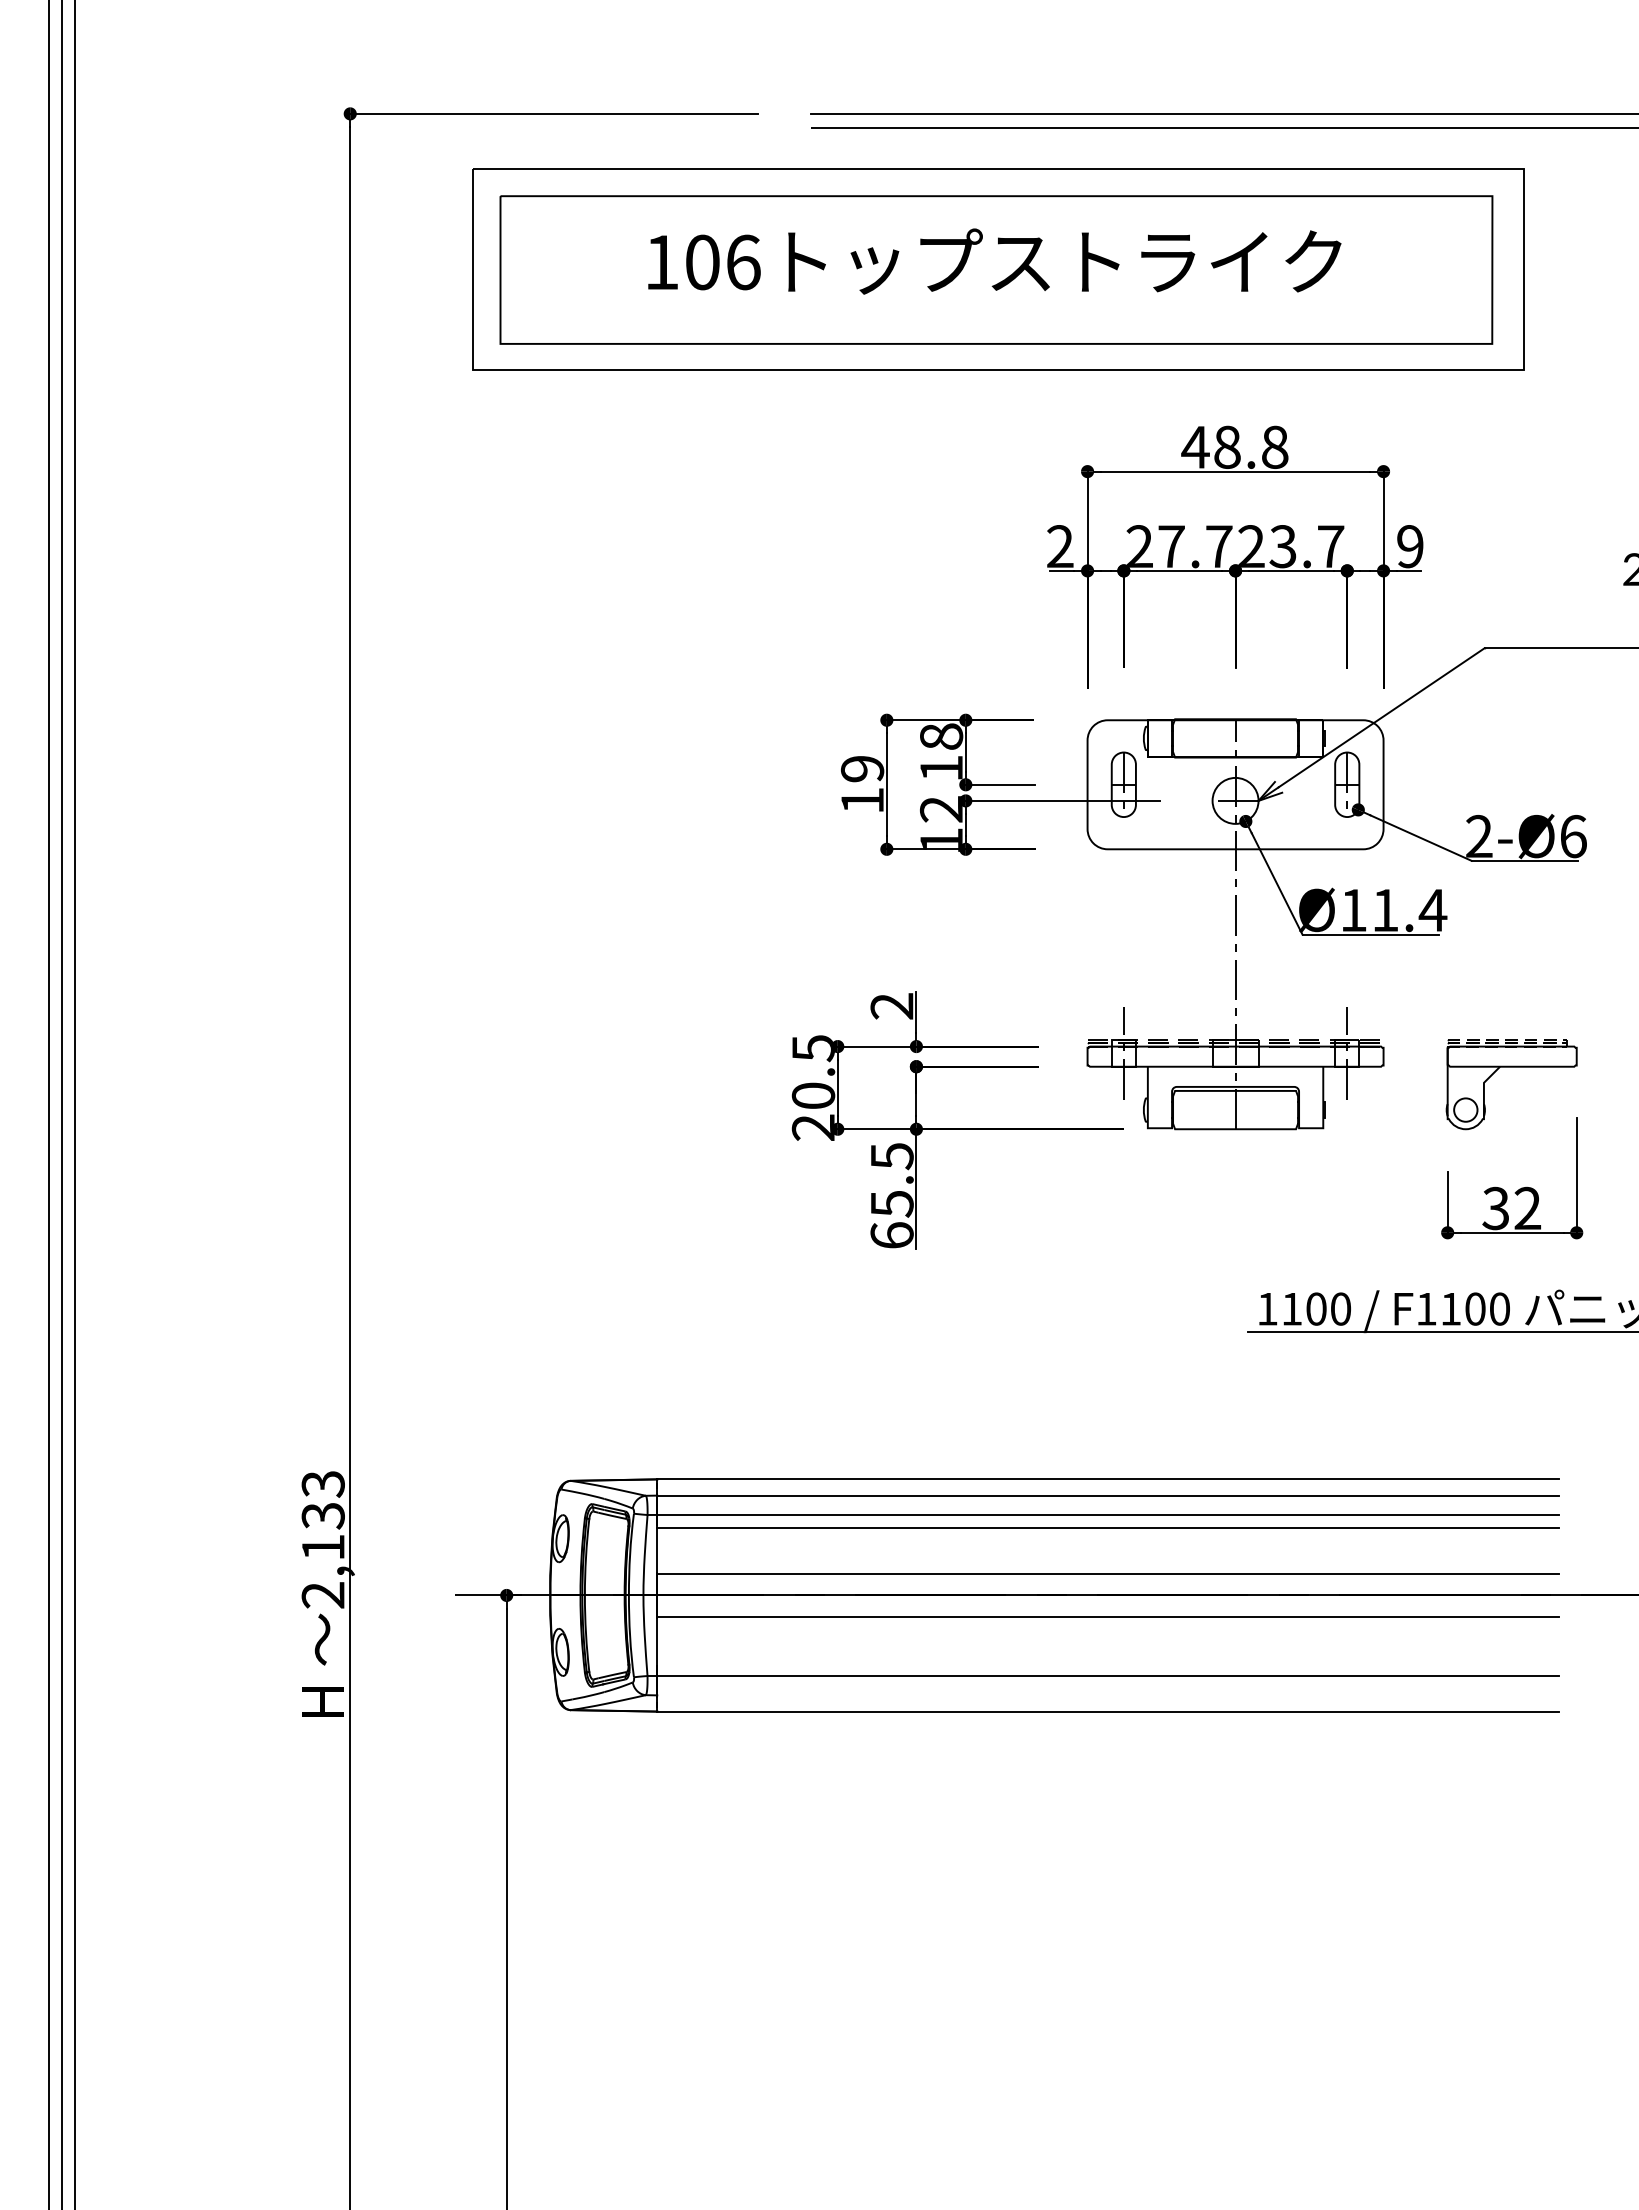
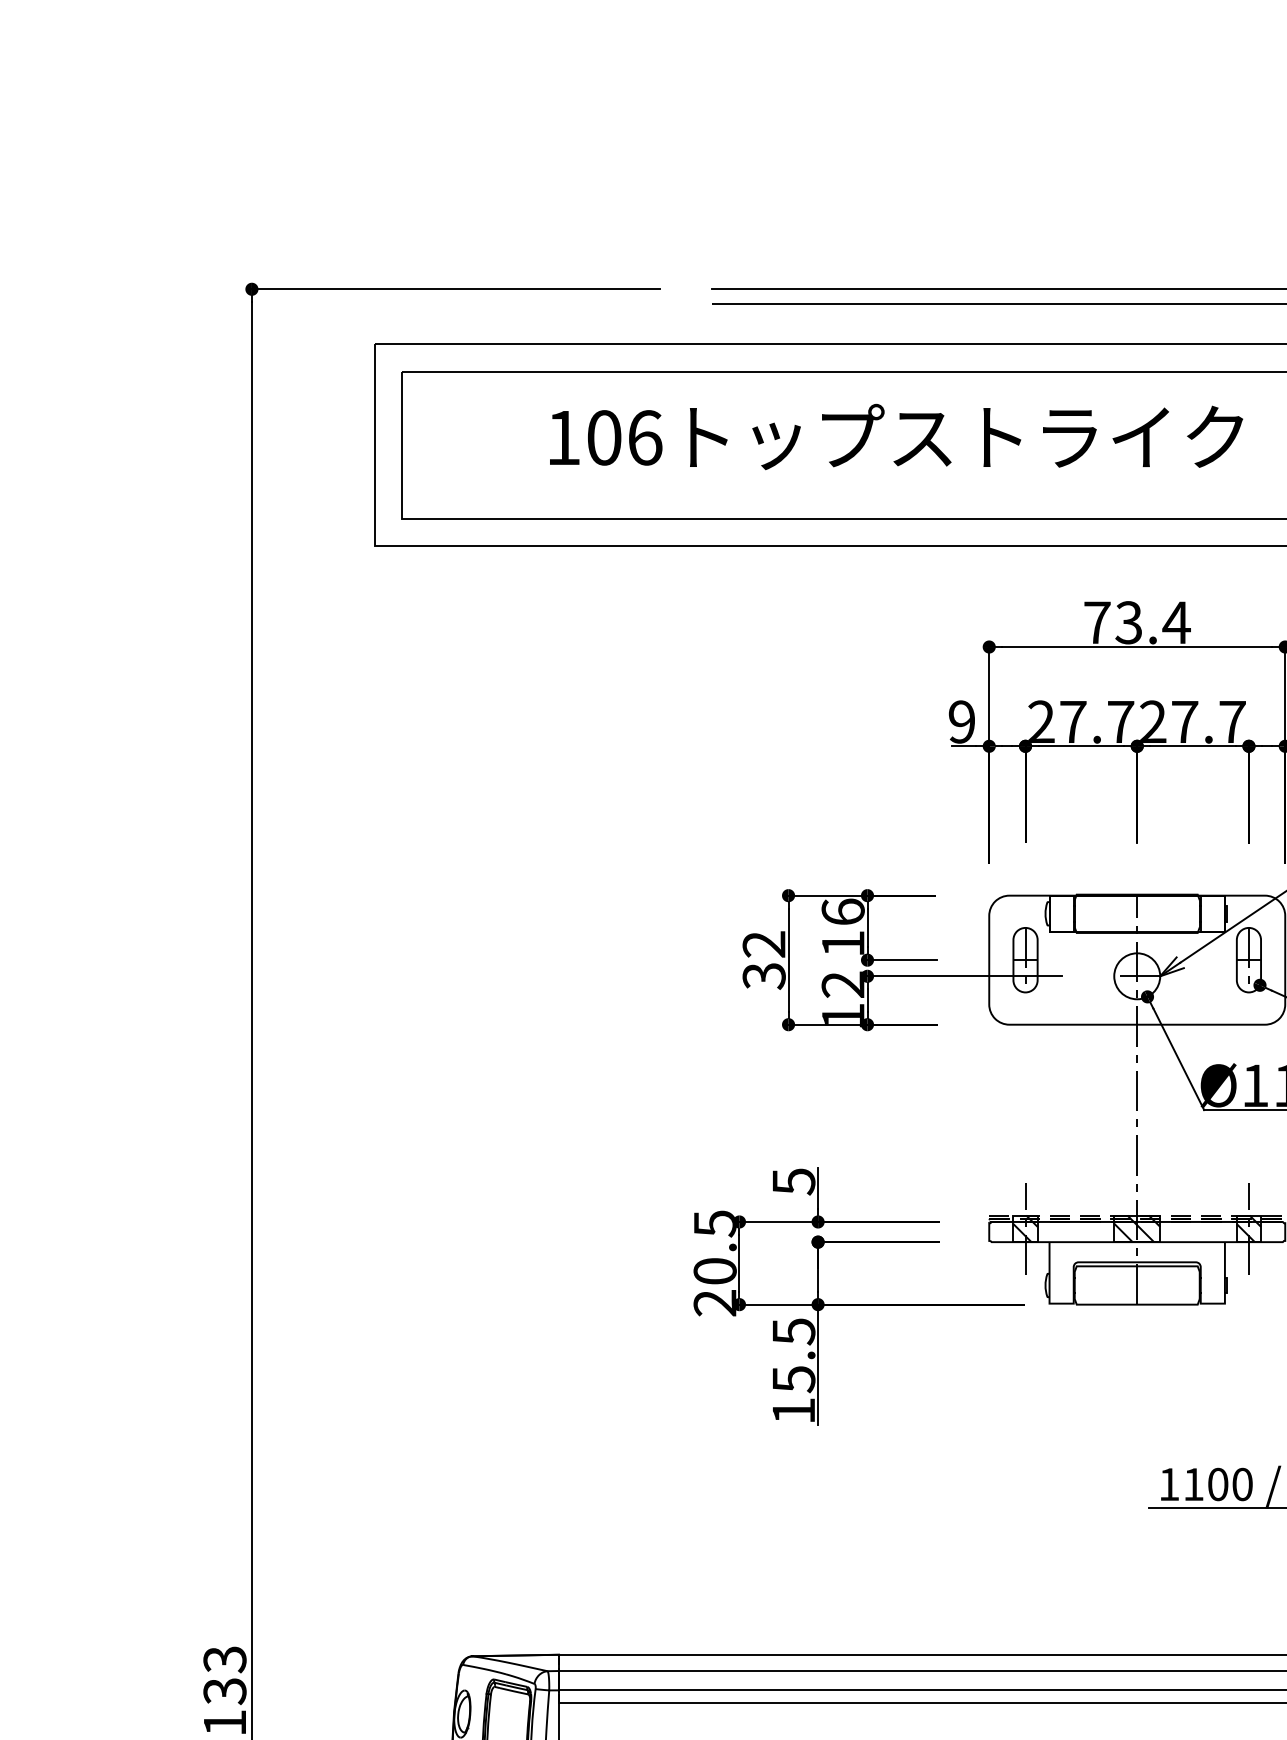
text: (1235, 446) -> (1137, 621), 48.8 -> 73.4
text: (1060, 546) -> (962, 721), 2 -> 9
text: (1282, 546) -> (1184, 721), 23.7 -> 27.7
text: (941, 736) -> (843, 911), 18 -> 16
text: (862, 784) -> (764, 959), 19 -> 32
text: (891, 1006) -> (793, 1181), 2 -> 5
hatch: (1123, 1053) -> (1025, 1228), added
hatch: (1235, 1053) -> (1137, 1228), added
hatch: (1347, 1053) -> (1249, 1228), added
text: (891, 1235) -> (793, 1410), 65.5 -> 15.5

